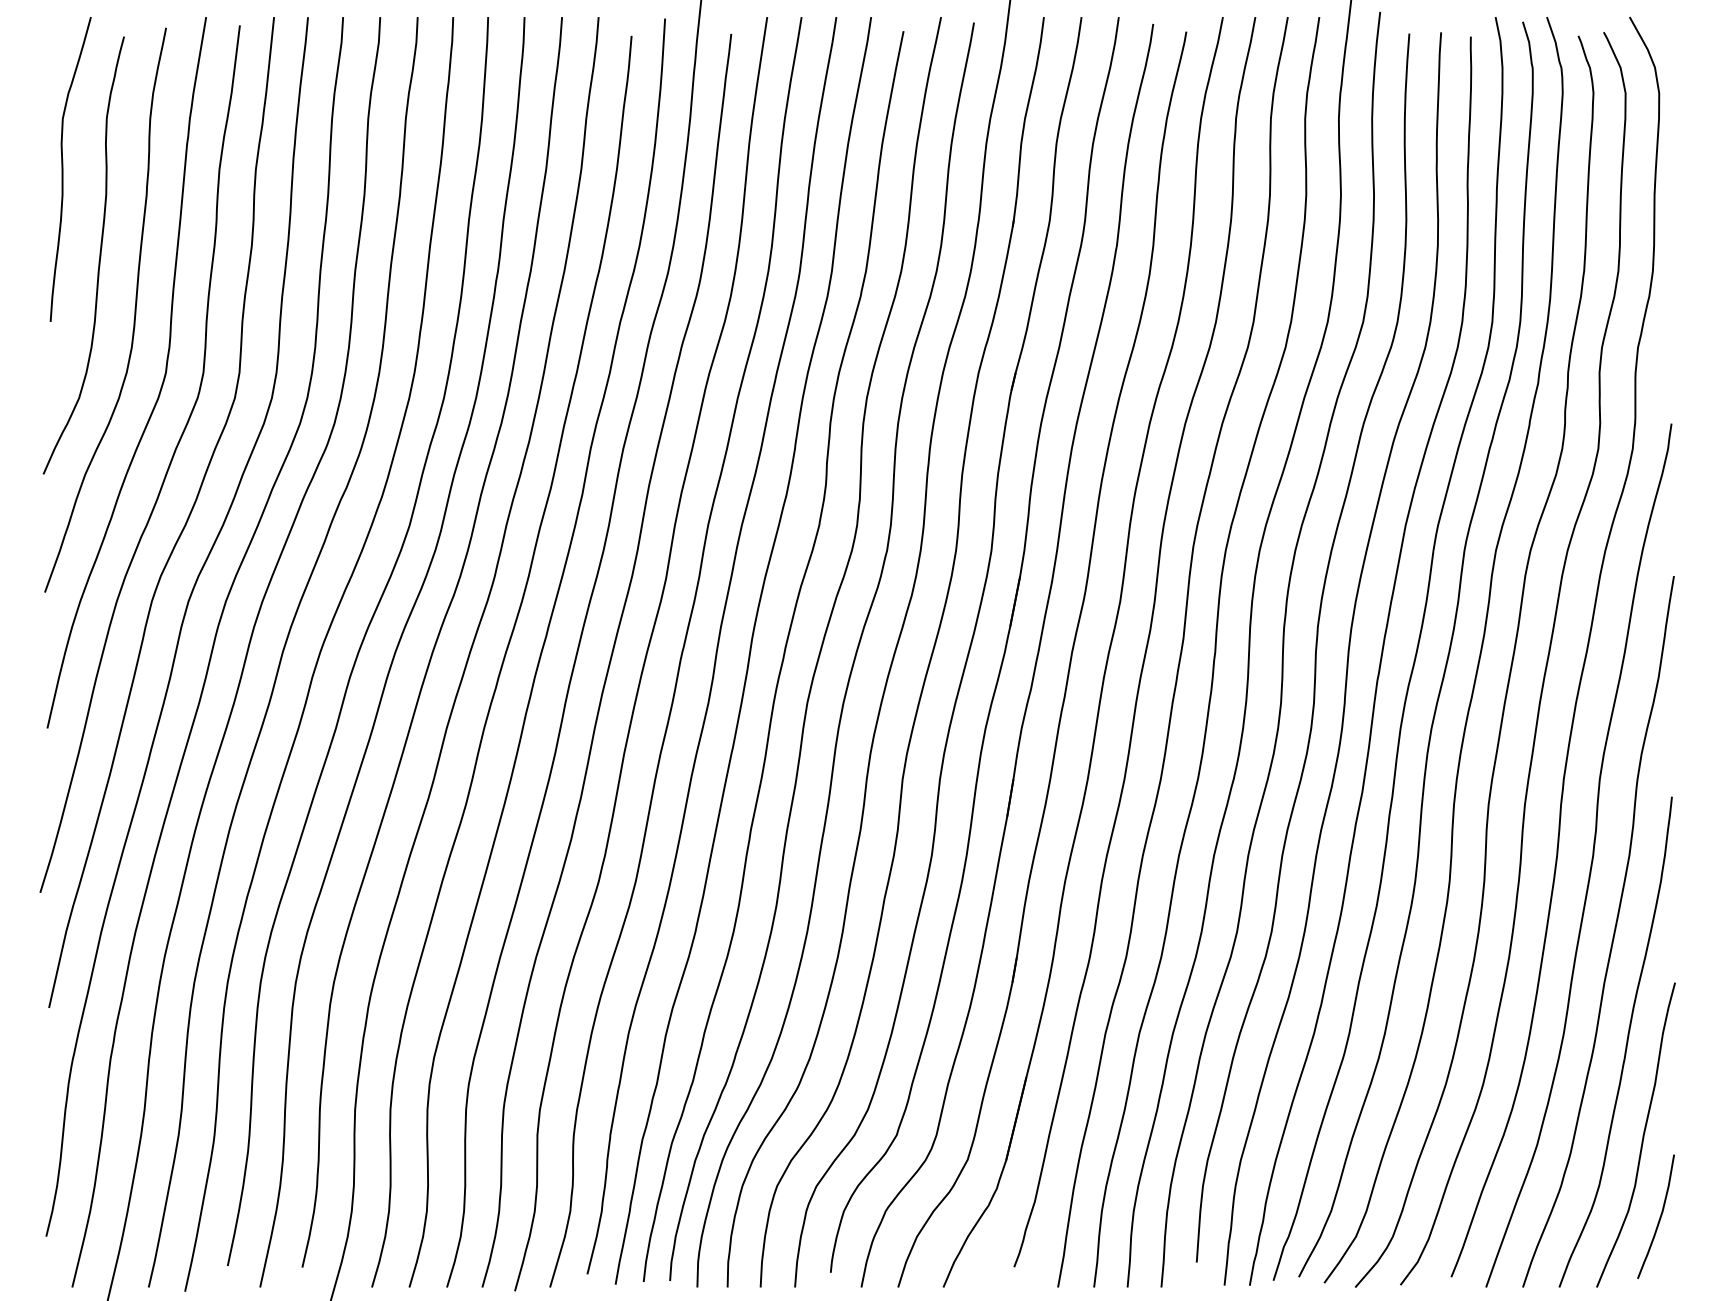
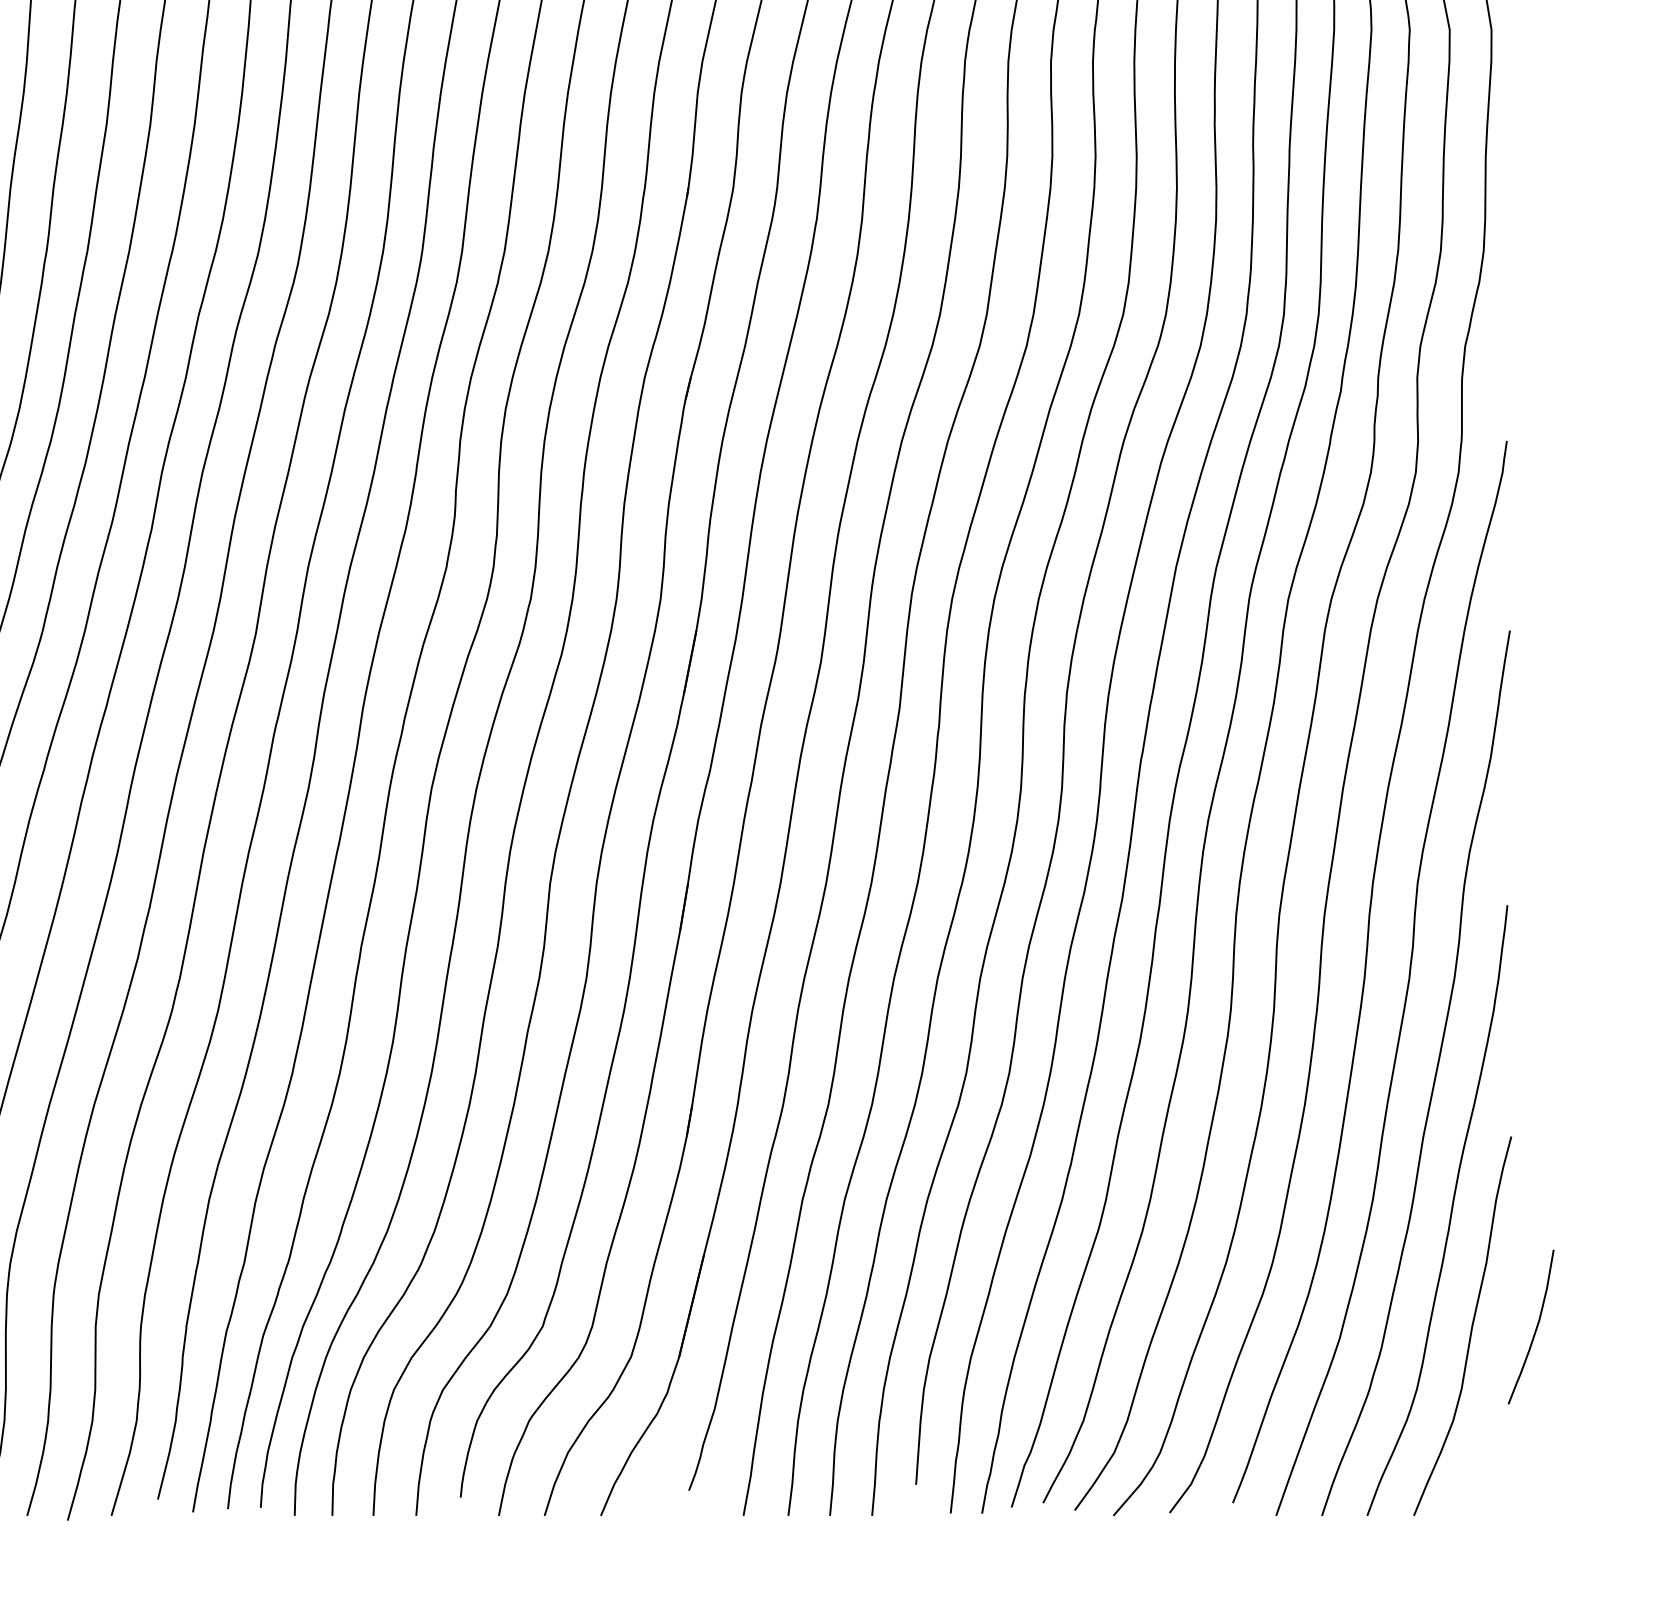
curve: (1659, 1217) -> (1535, 1327), moved

